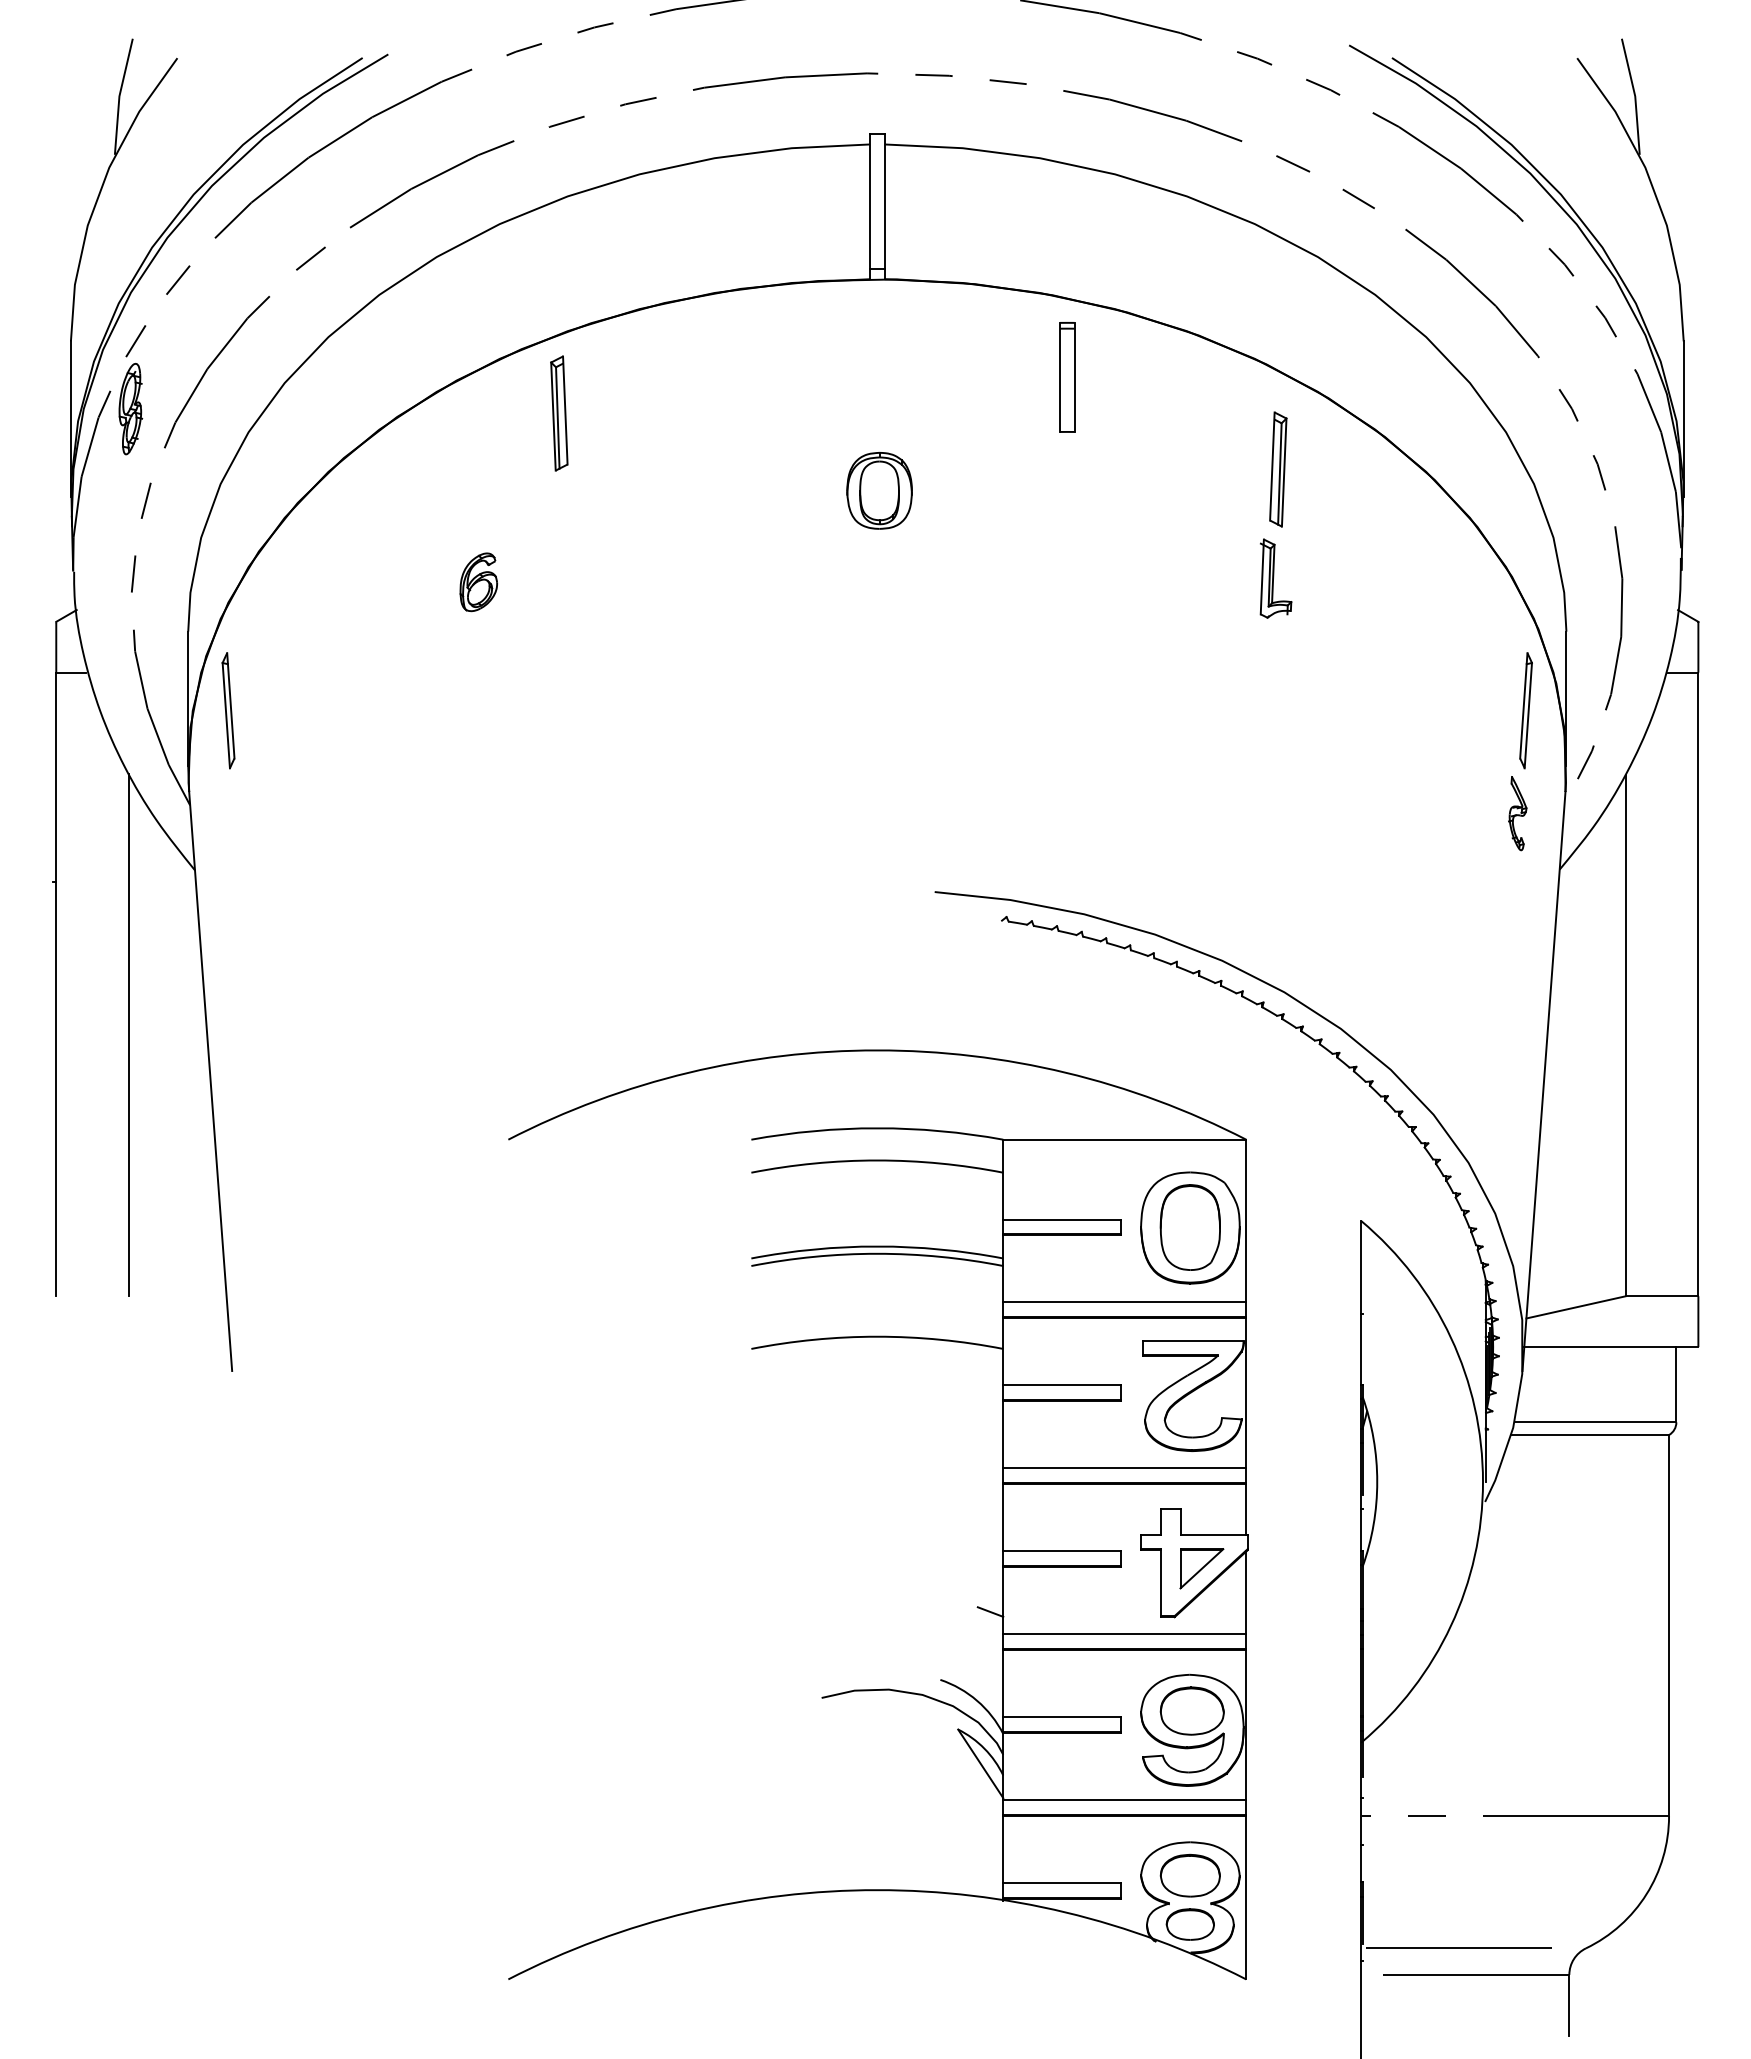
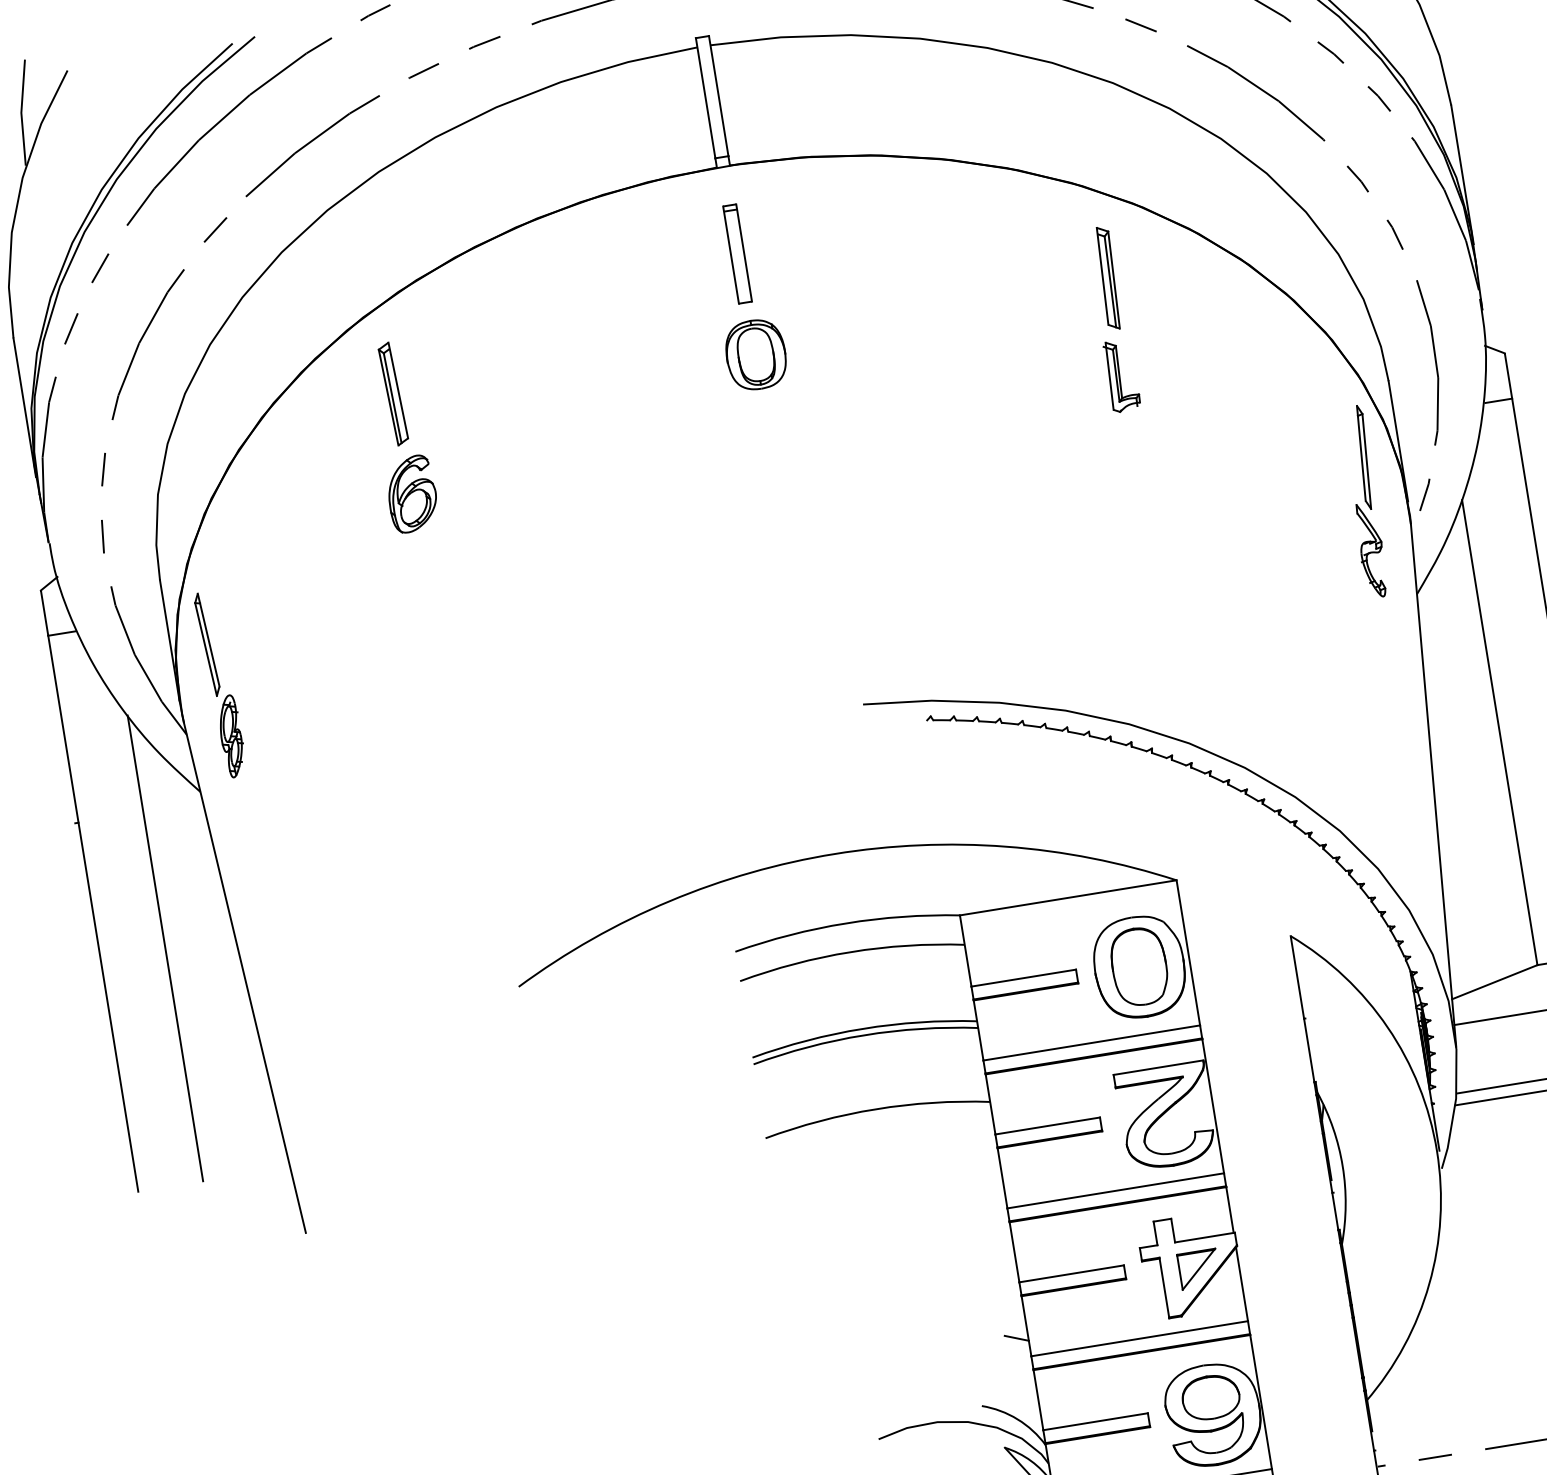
part: (1067, 377) -> (737, 254), moved
part: (130, 409) -> (231, 736), moved
part: (559, 413) -> (393, 393), moved
part: (478, 582) -> (411, 494), size x1.43
part: (1517, 813) -> (1371, 550), size x1.43

